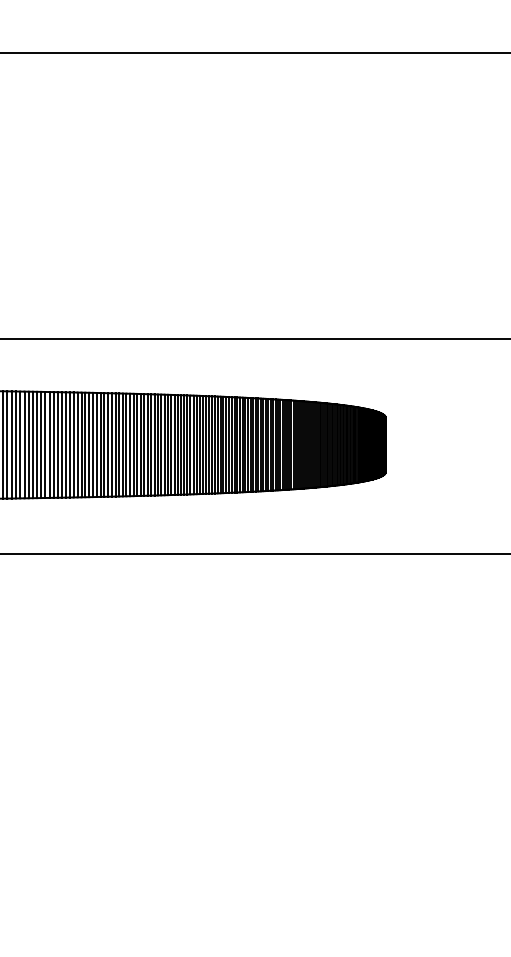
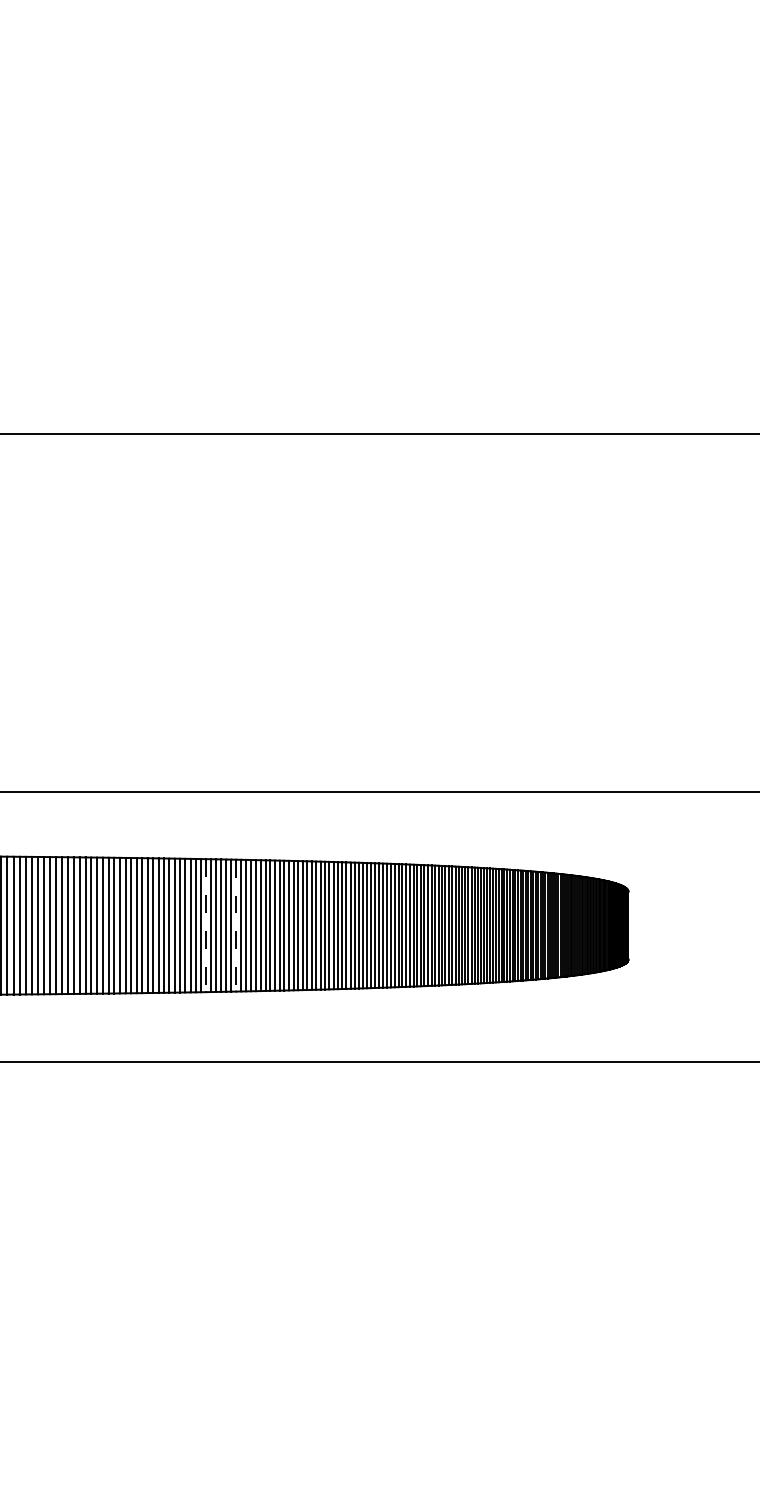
line: (73, 444) -> (236, 925), solid -> dashed
line: (49, 445) -> (206, 926), solid -> dashed

